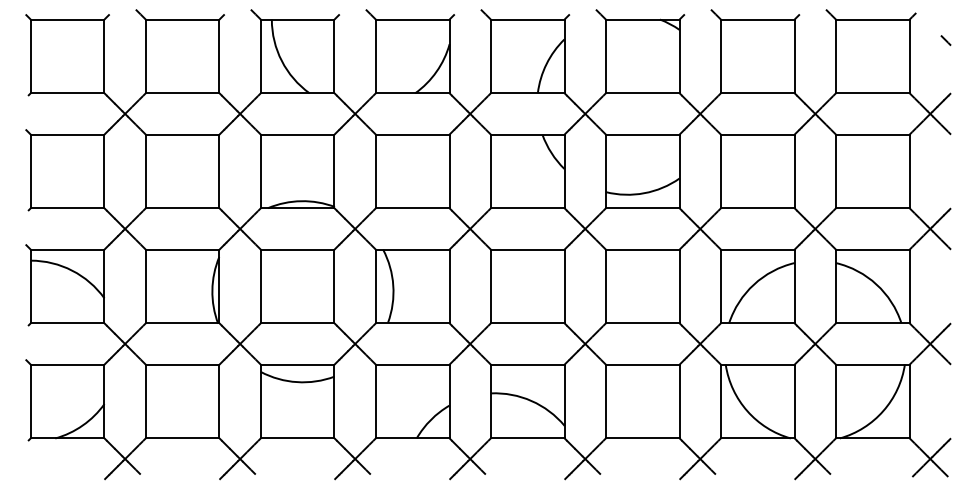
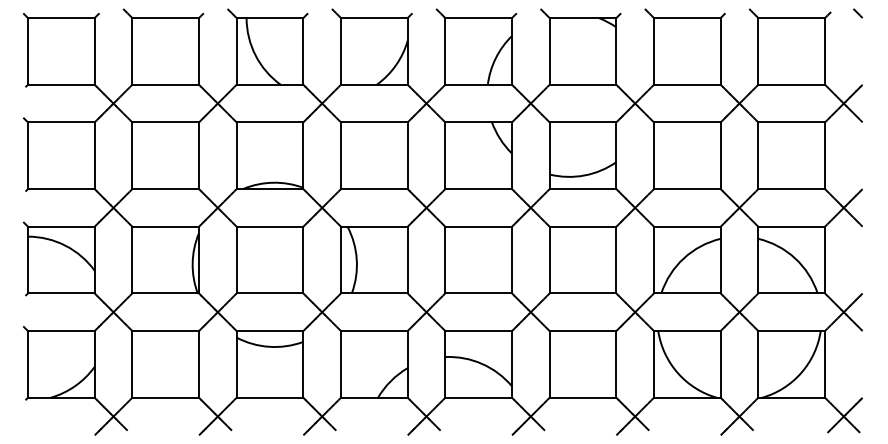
line: (945, 40) -> (857, 13), moved

